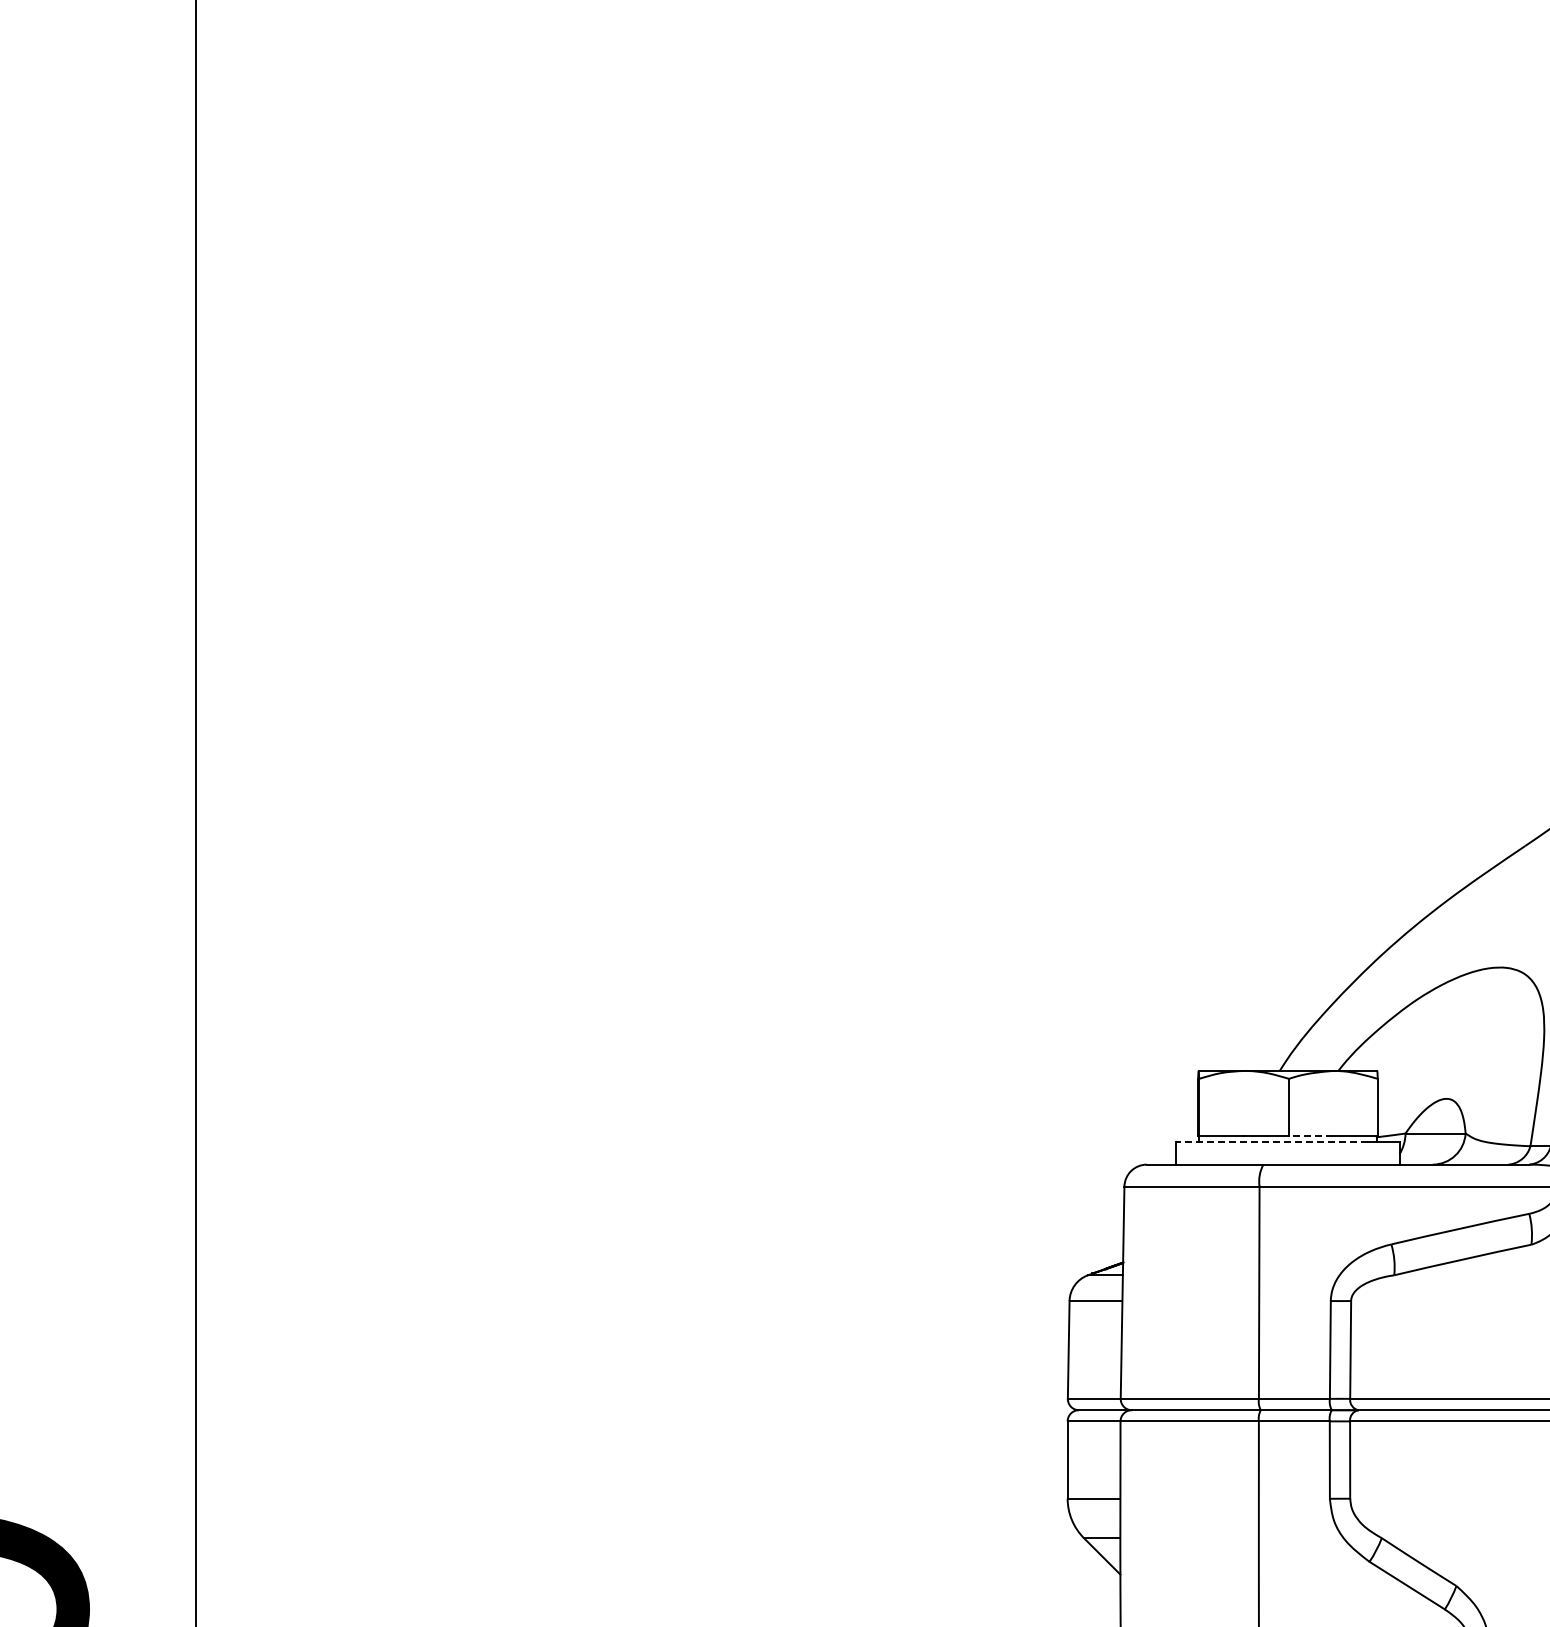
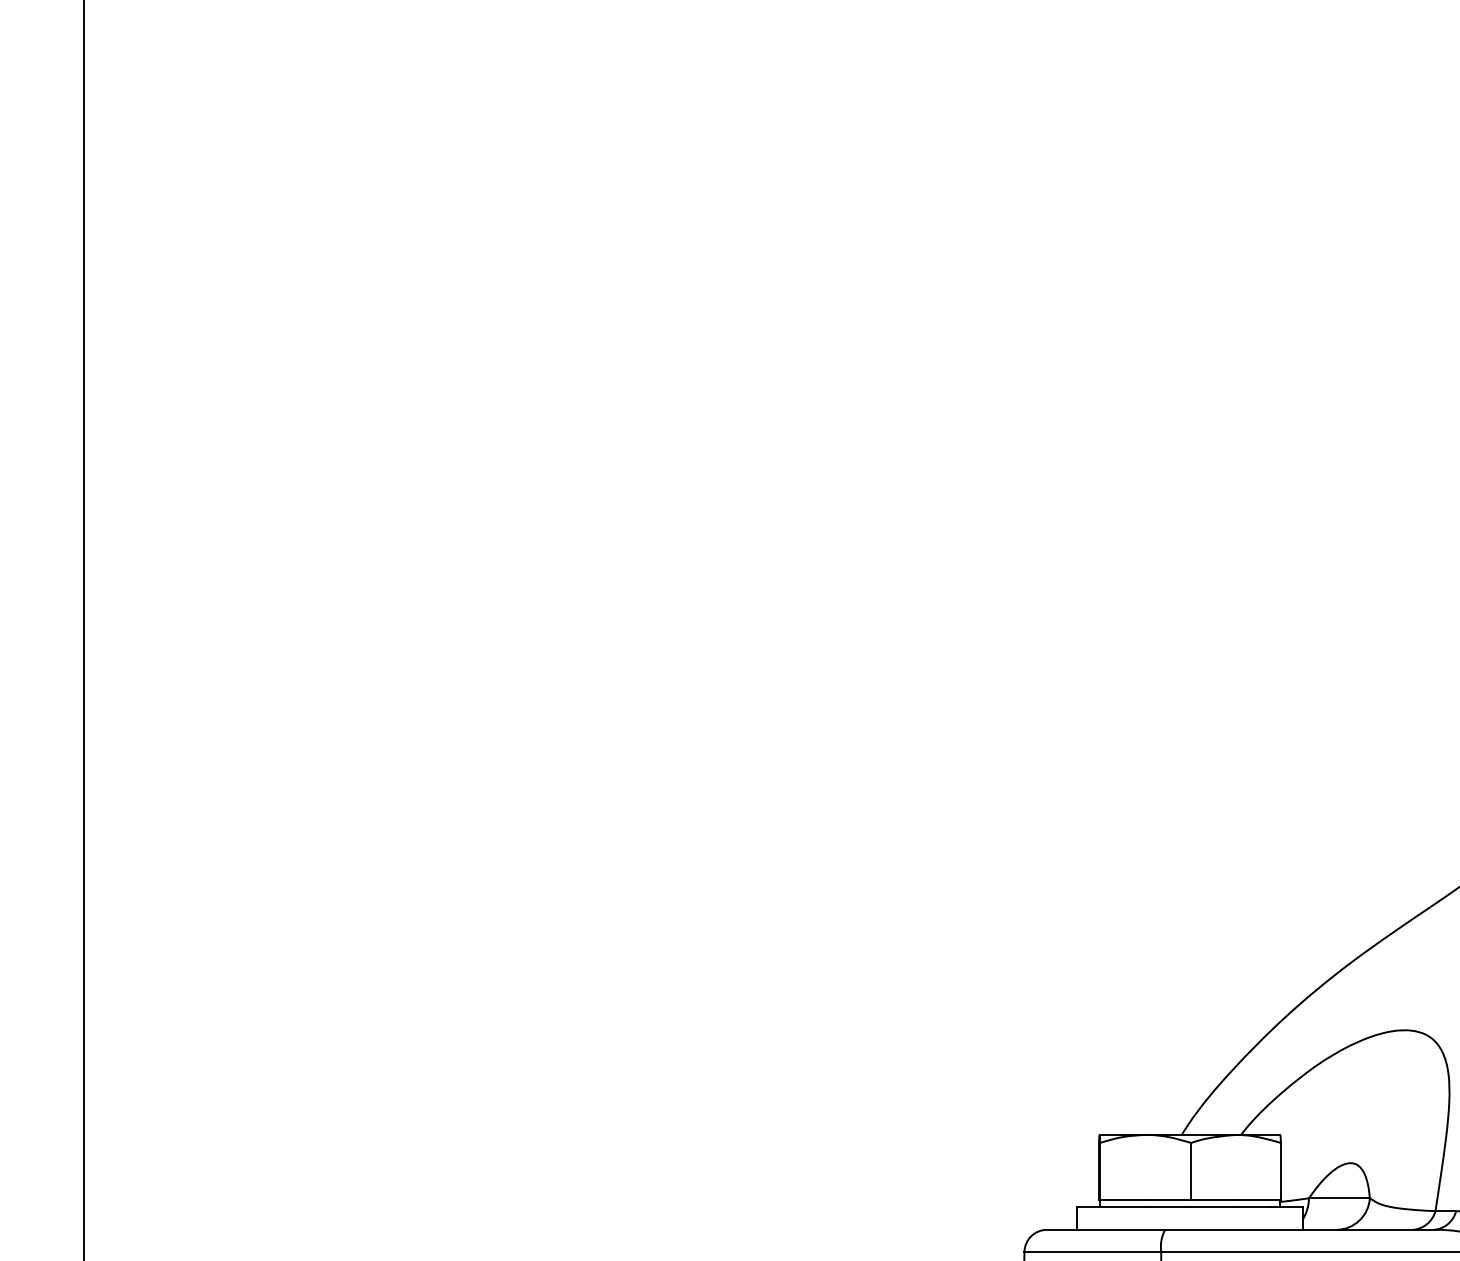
line: (1310, 1135) -> (1212, 1200), dashed -> solid
line: (1272, 1142) -> (1174, 1207), dashed -> solid

